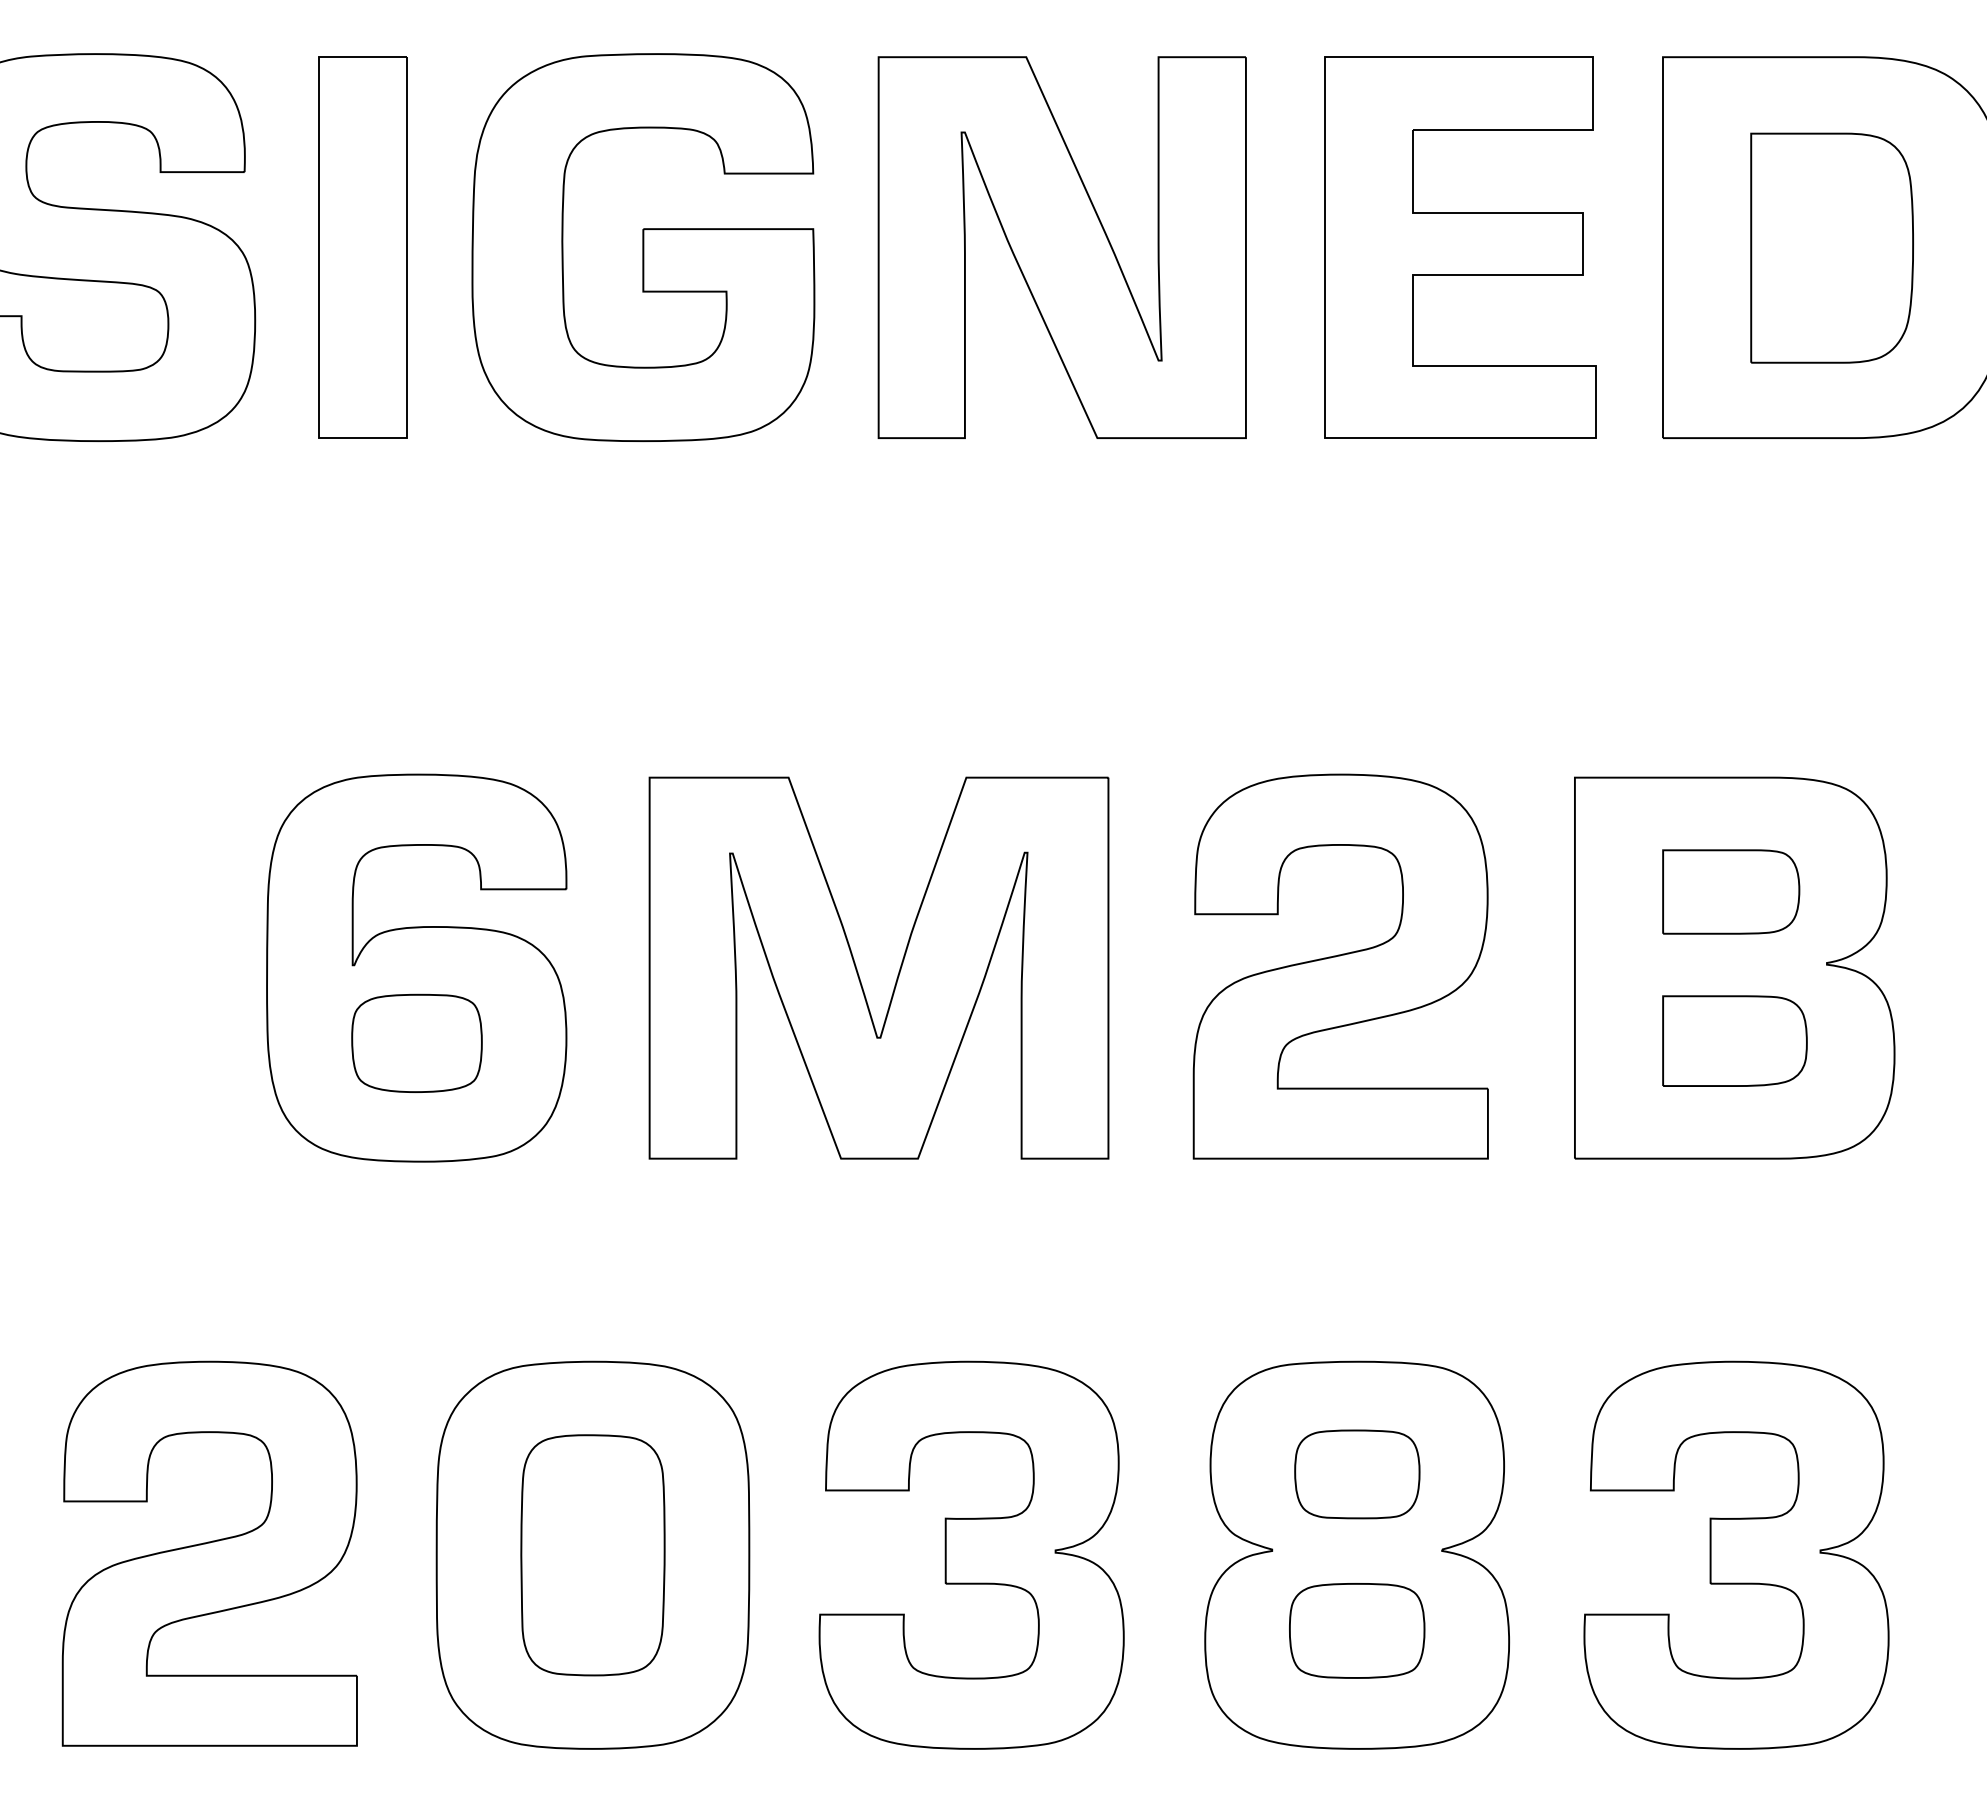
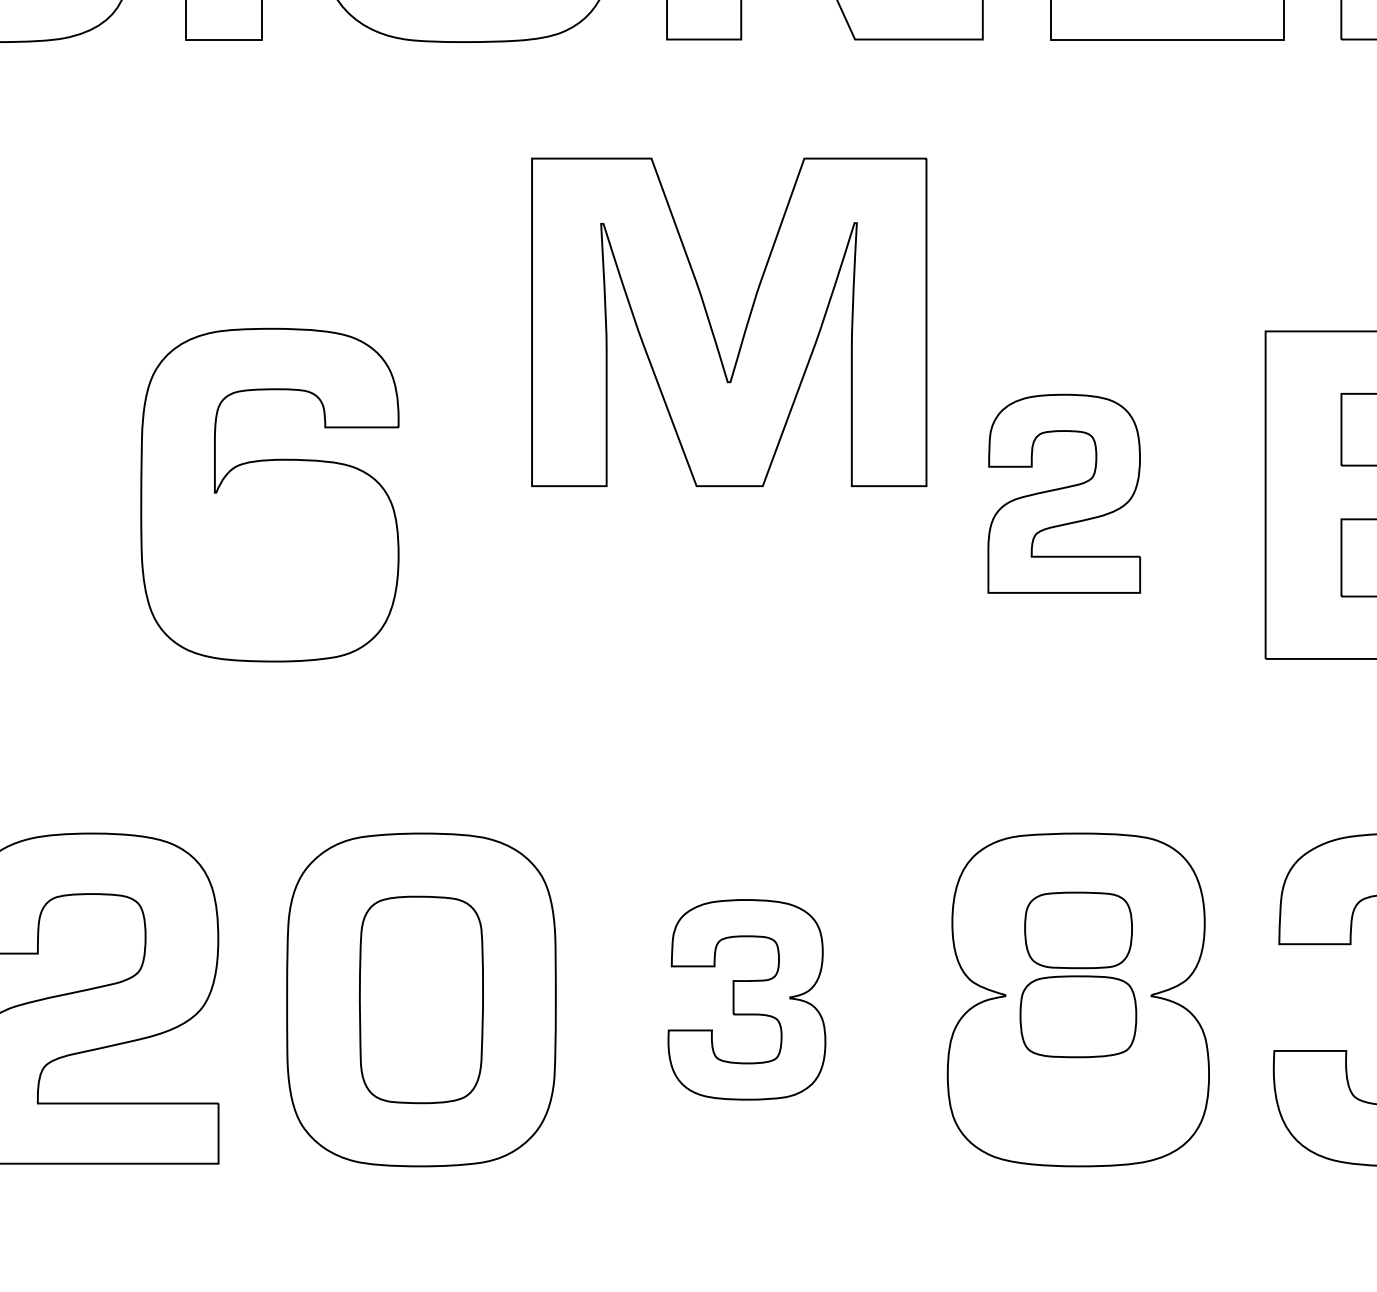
part: (1340, 966) -> (1064, 493), size x0.6
part: (897, 974) -> (745, 327), moved
part: (416, 1042) -> (269, 559), removed
part: (971, 1554) -> (746, 999), size x0.6
part: (1357, 1630) -> (1078, 1016), moved

